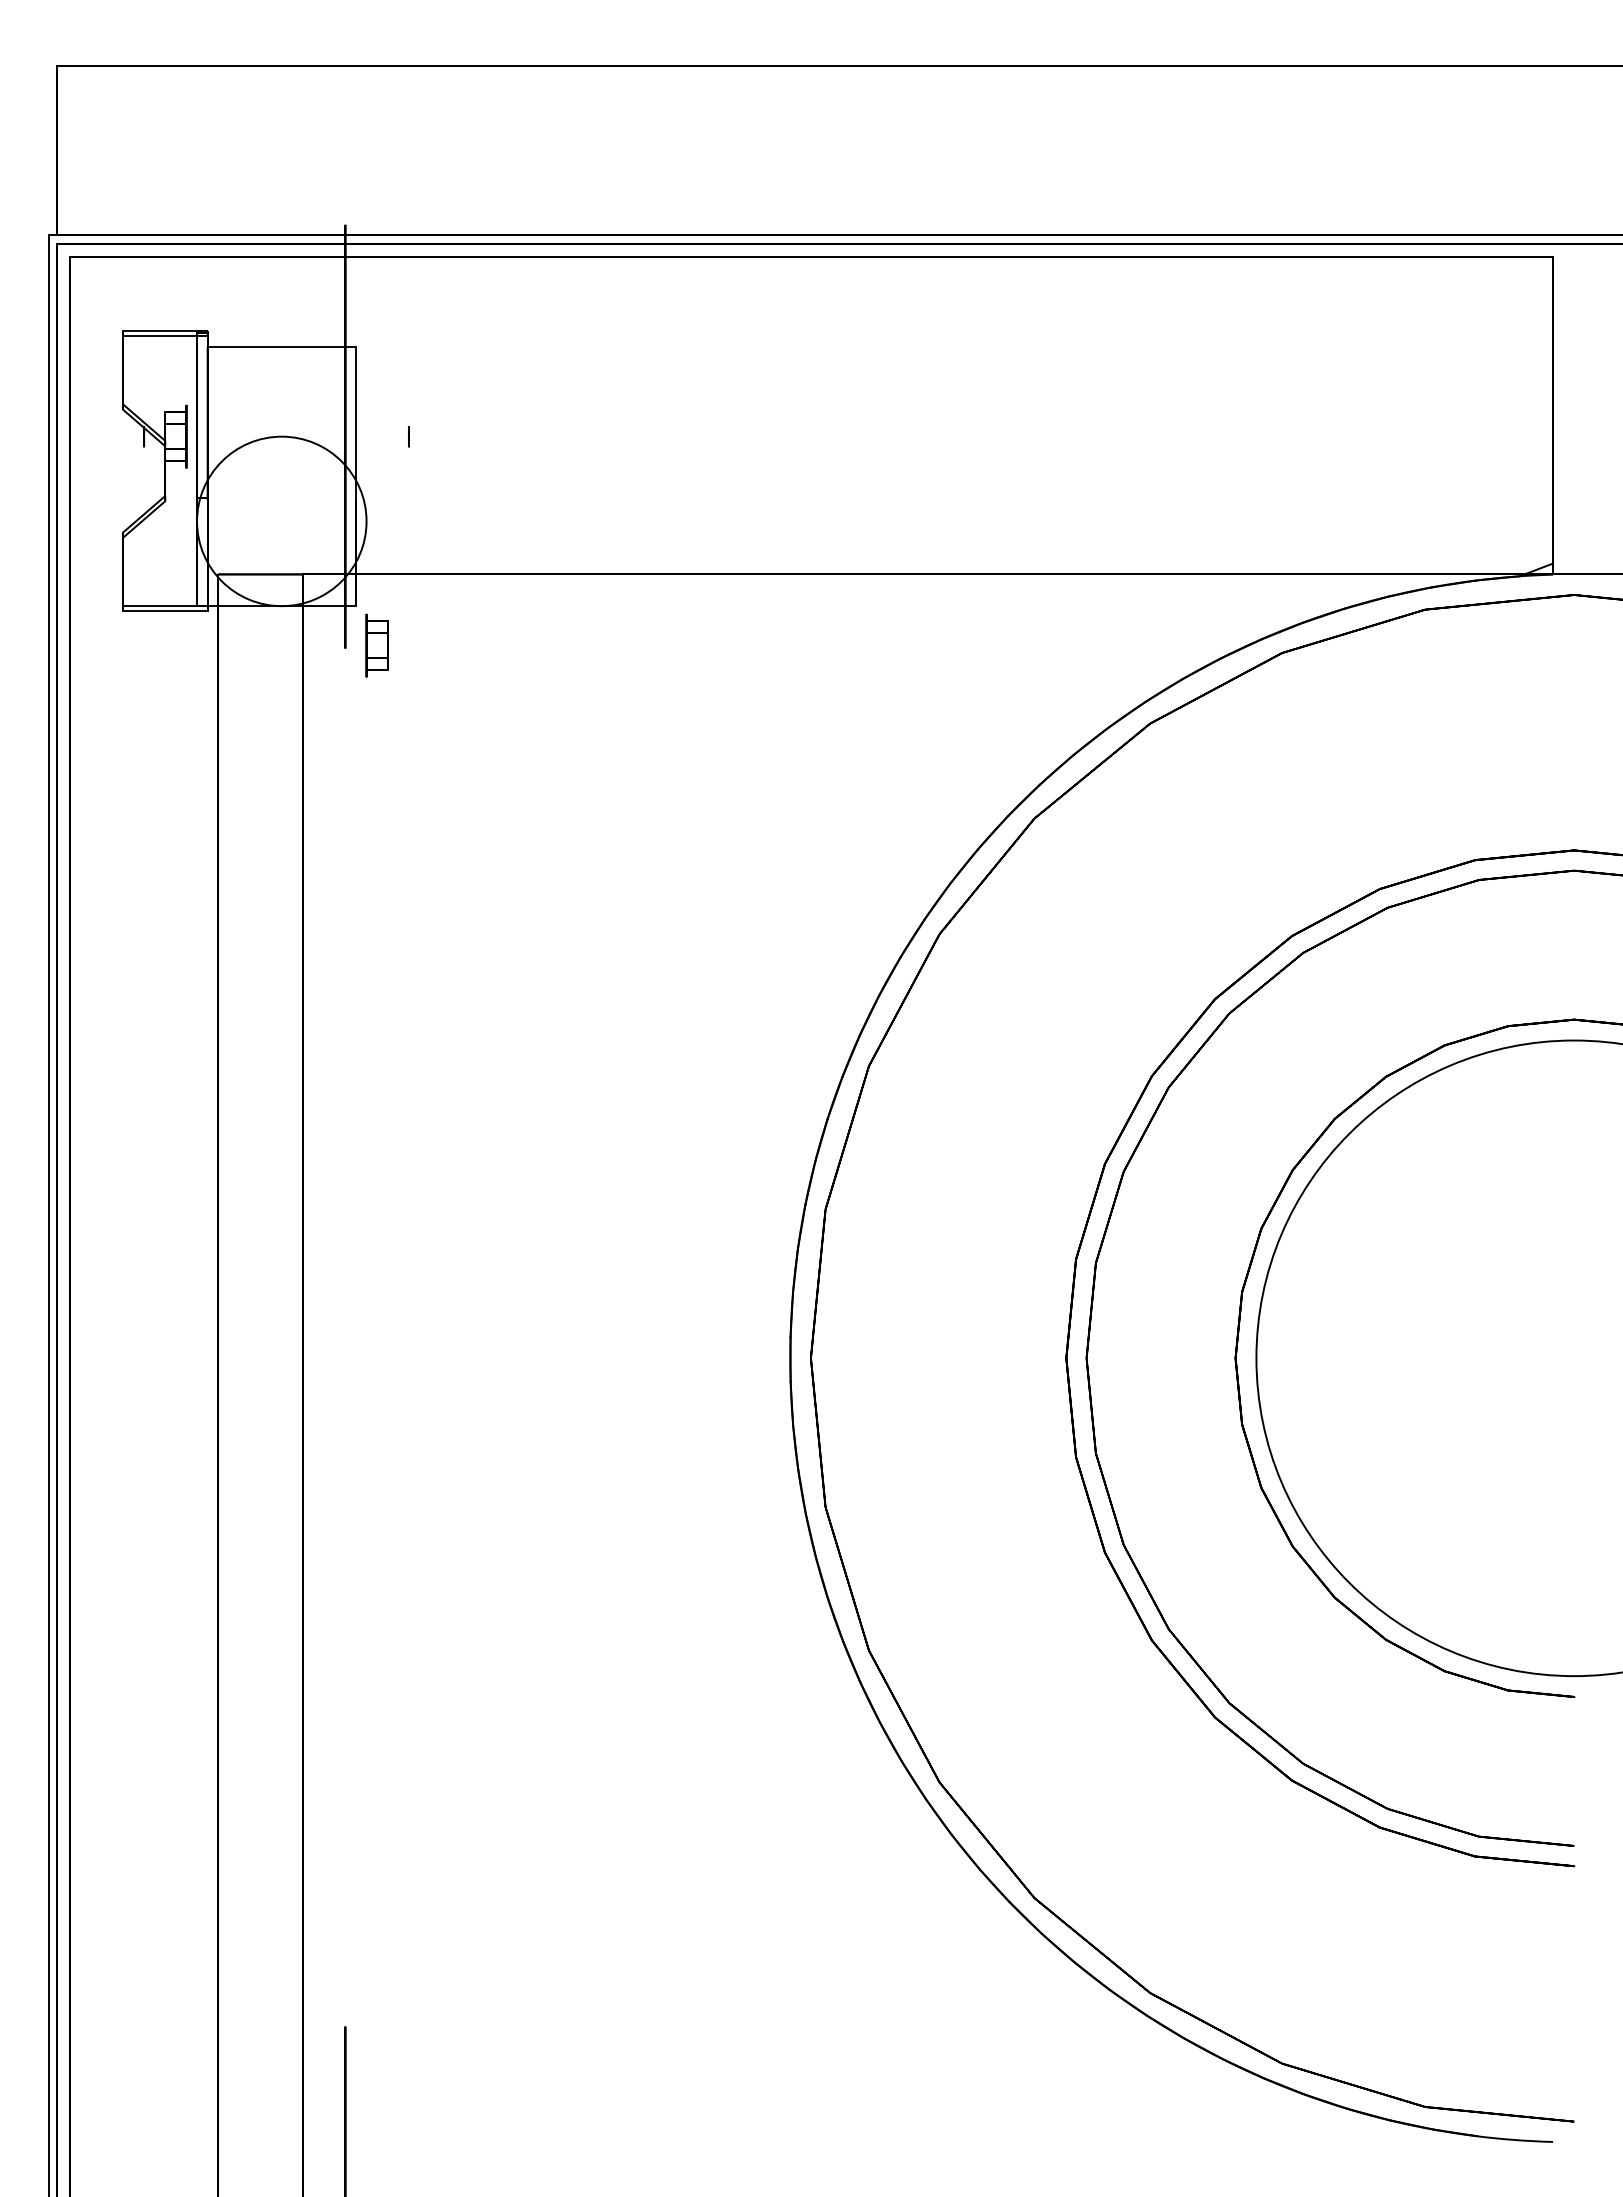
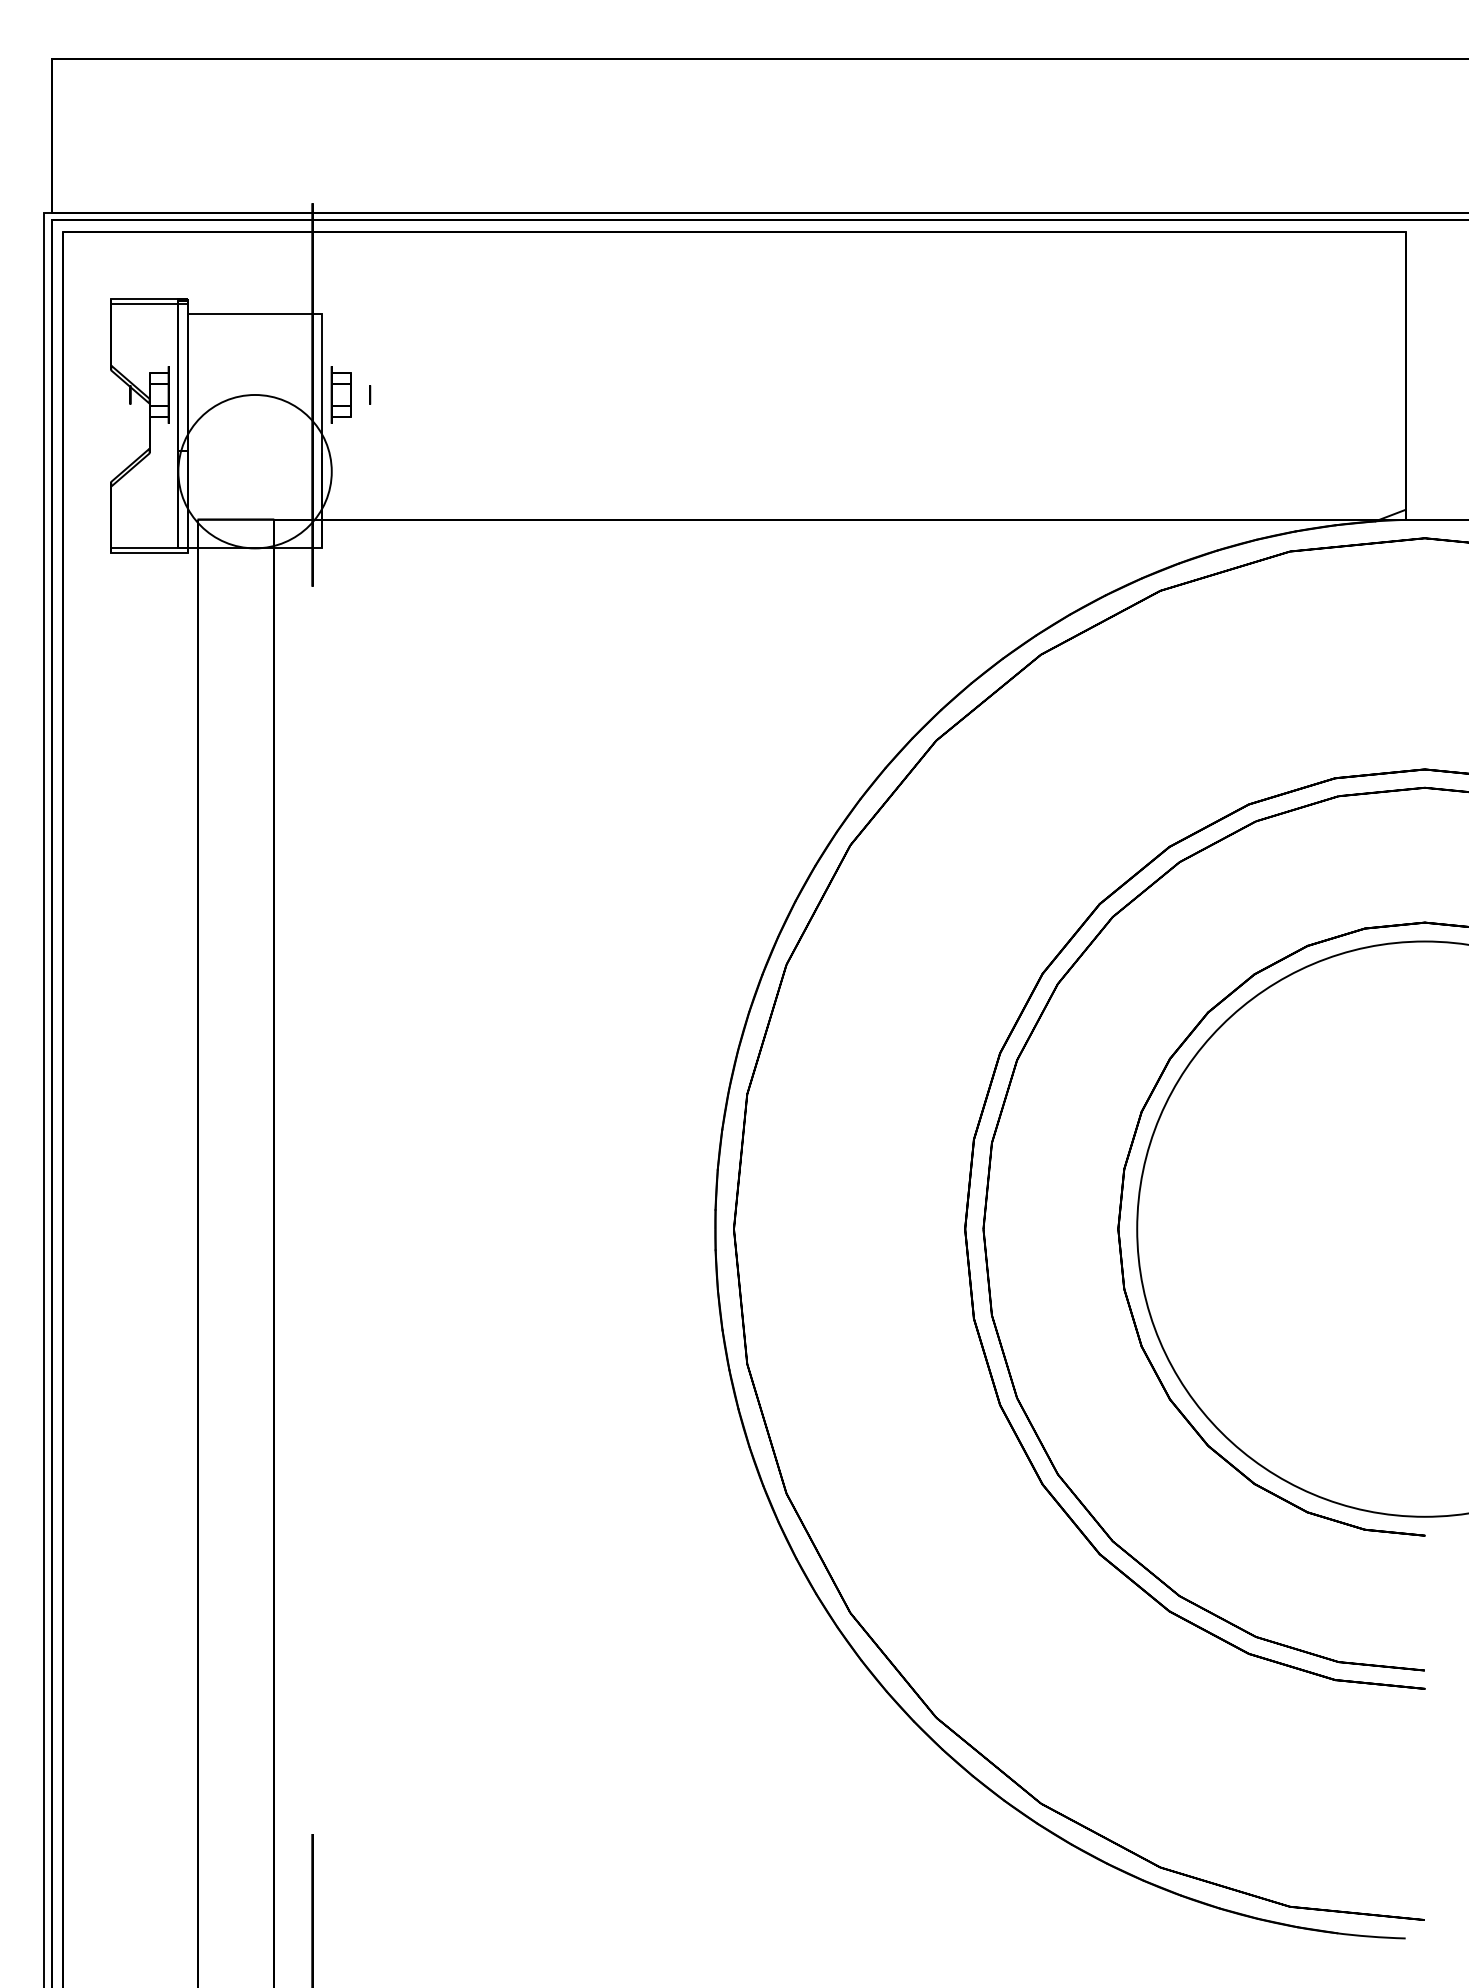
part: (376, 645) -> (340, 394), moved

